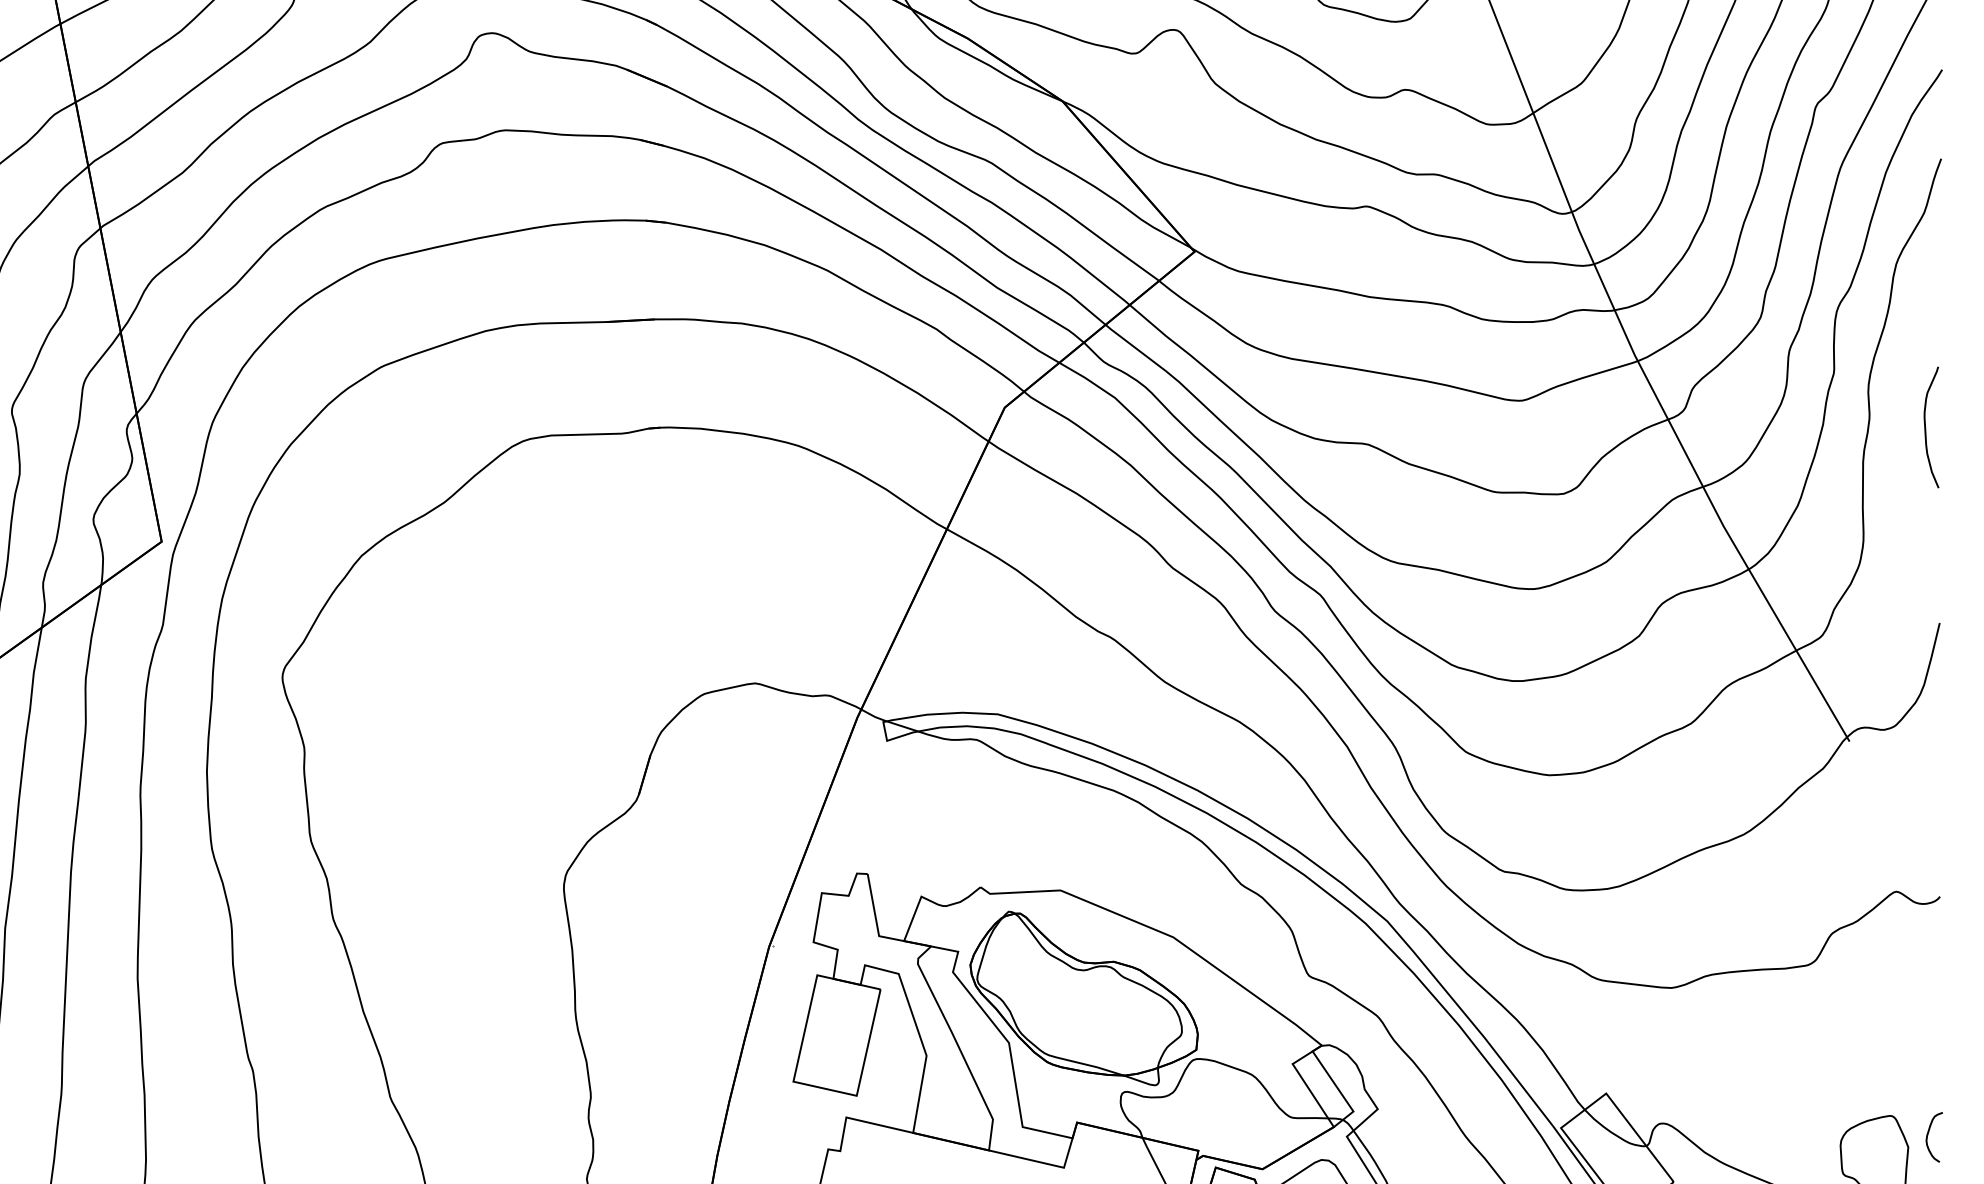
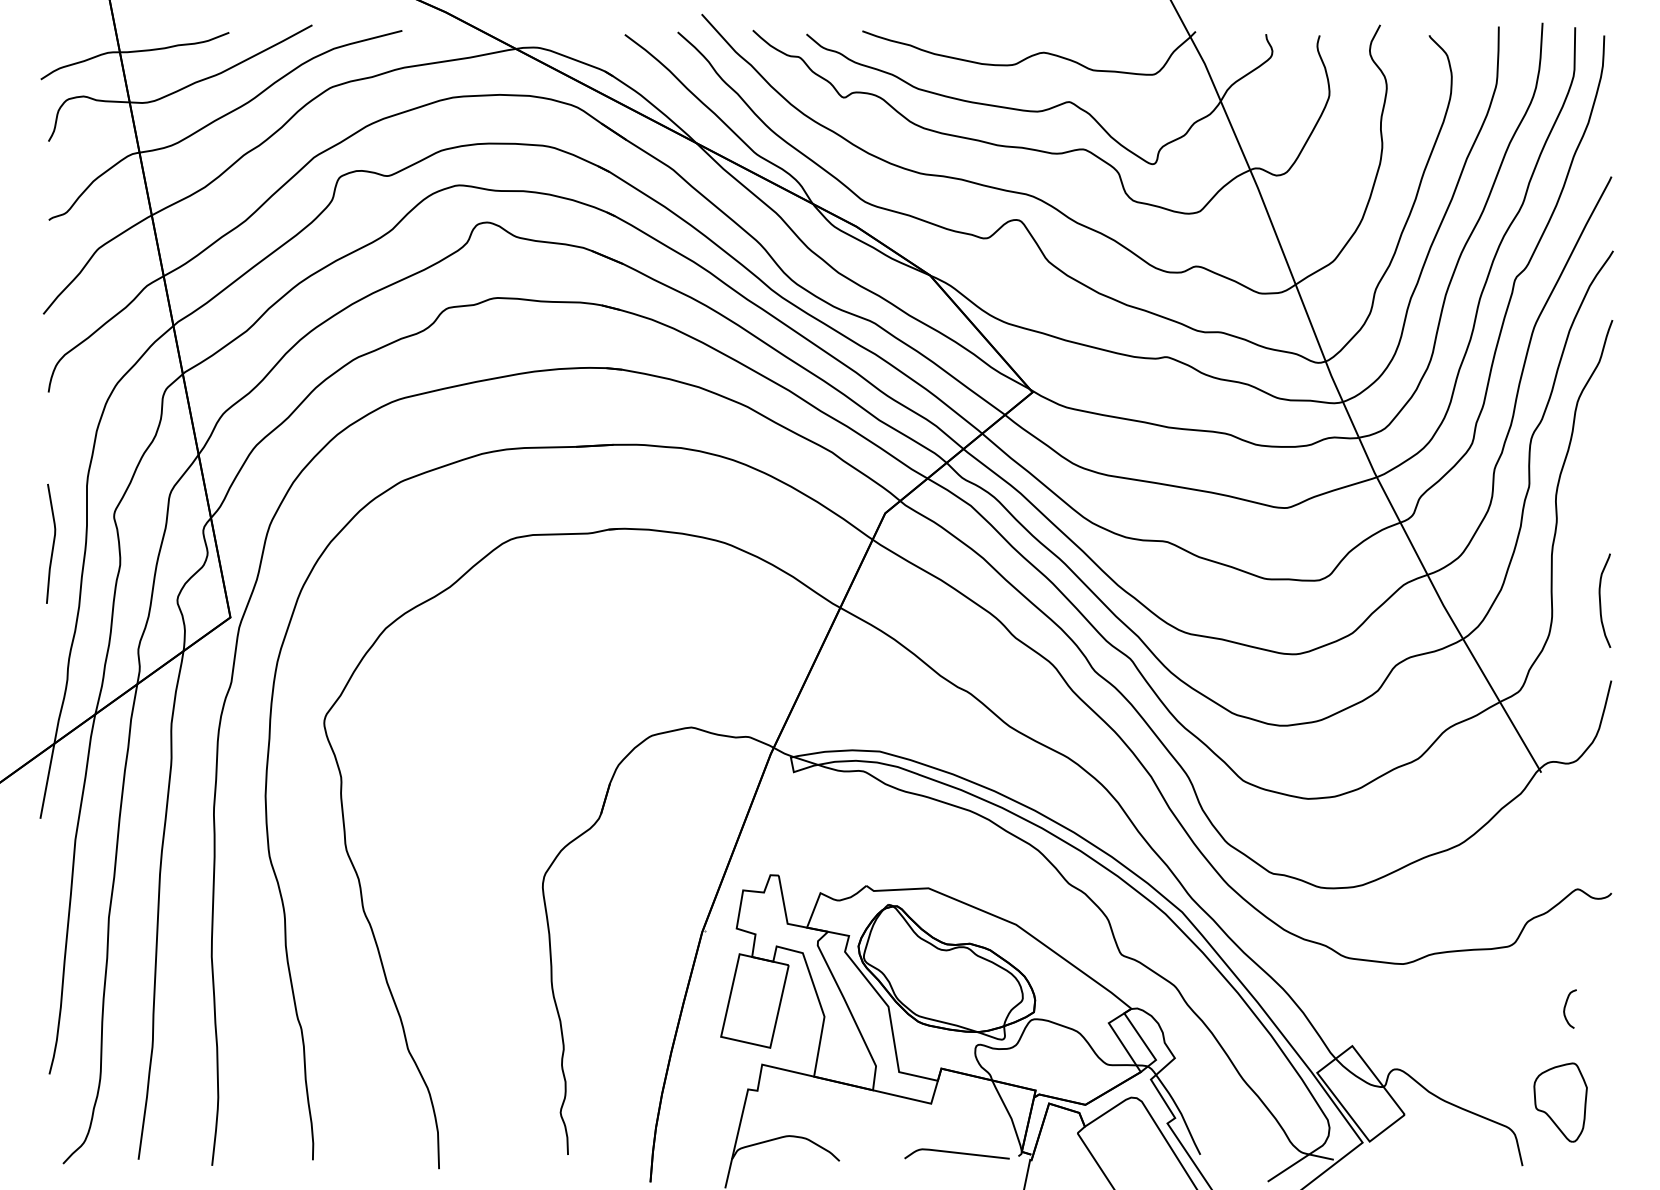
curve: (1925, 427) -> (1600, 600), moved
curve: (1928, 1136) -> (1565, 1008), moved

